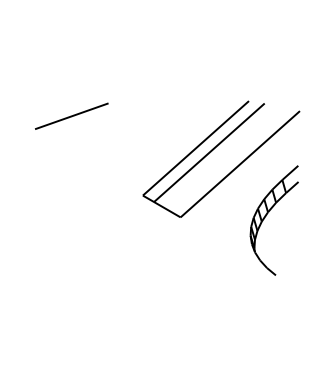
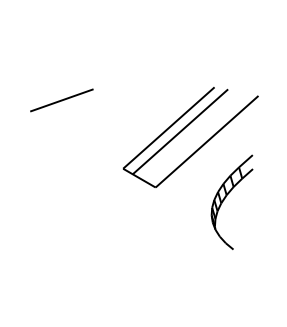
part: (266, 216) -> (225, 198), moved

